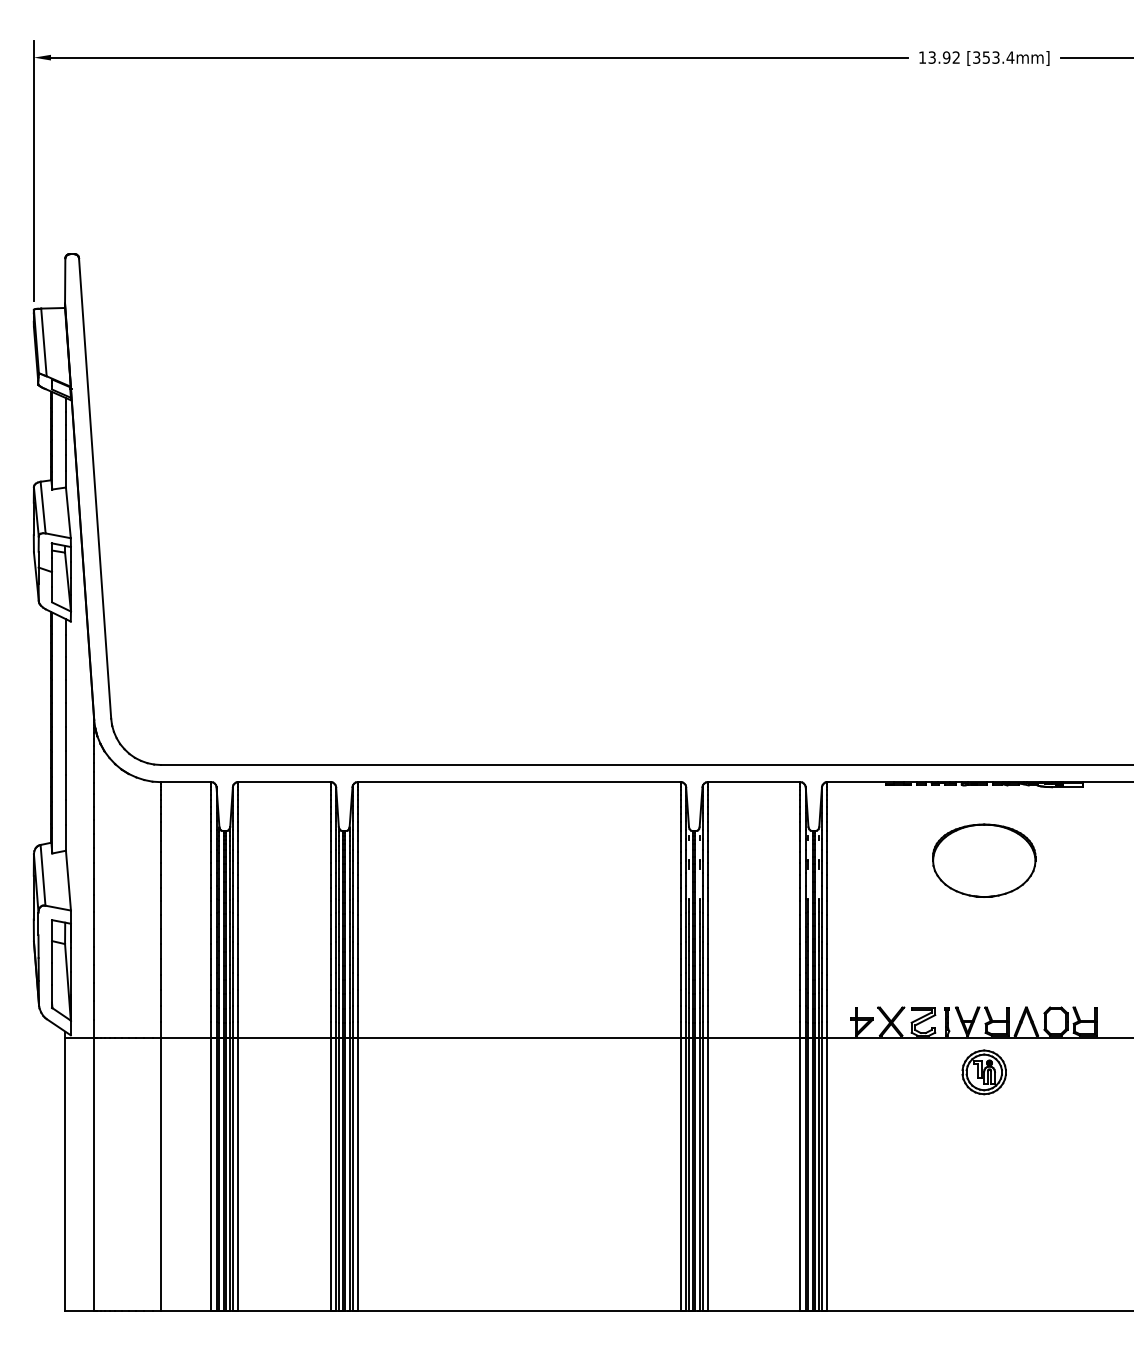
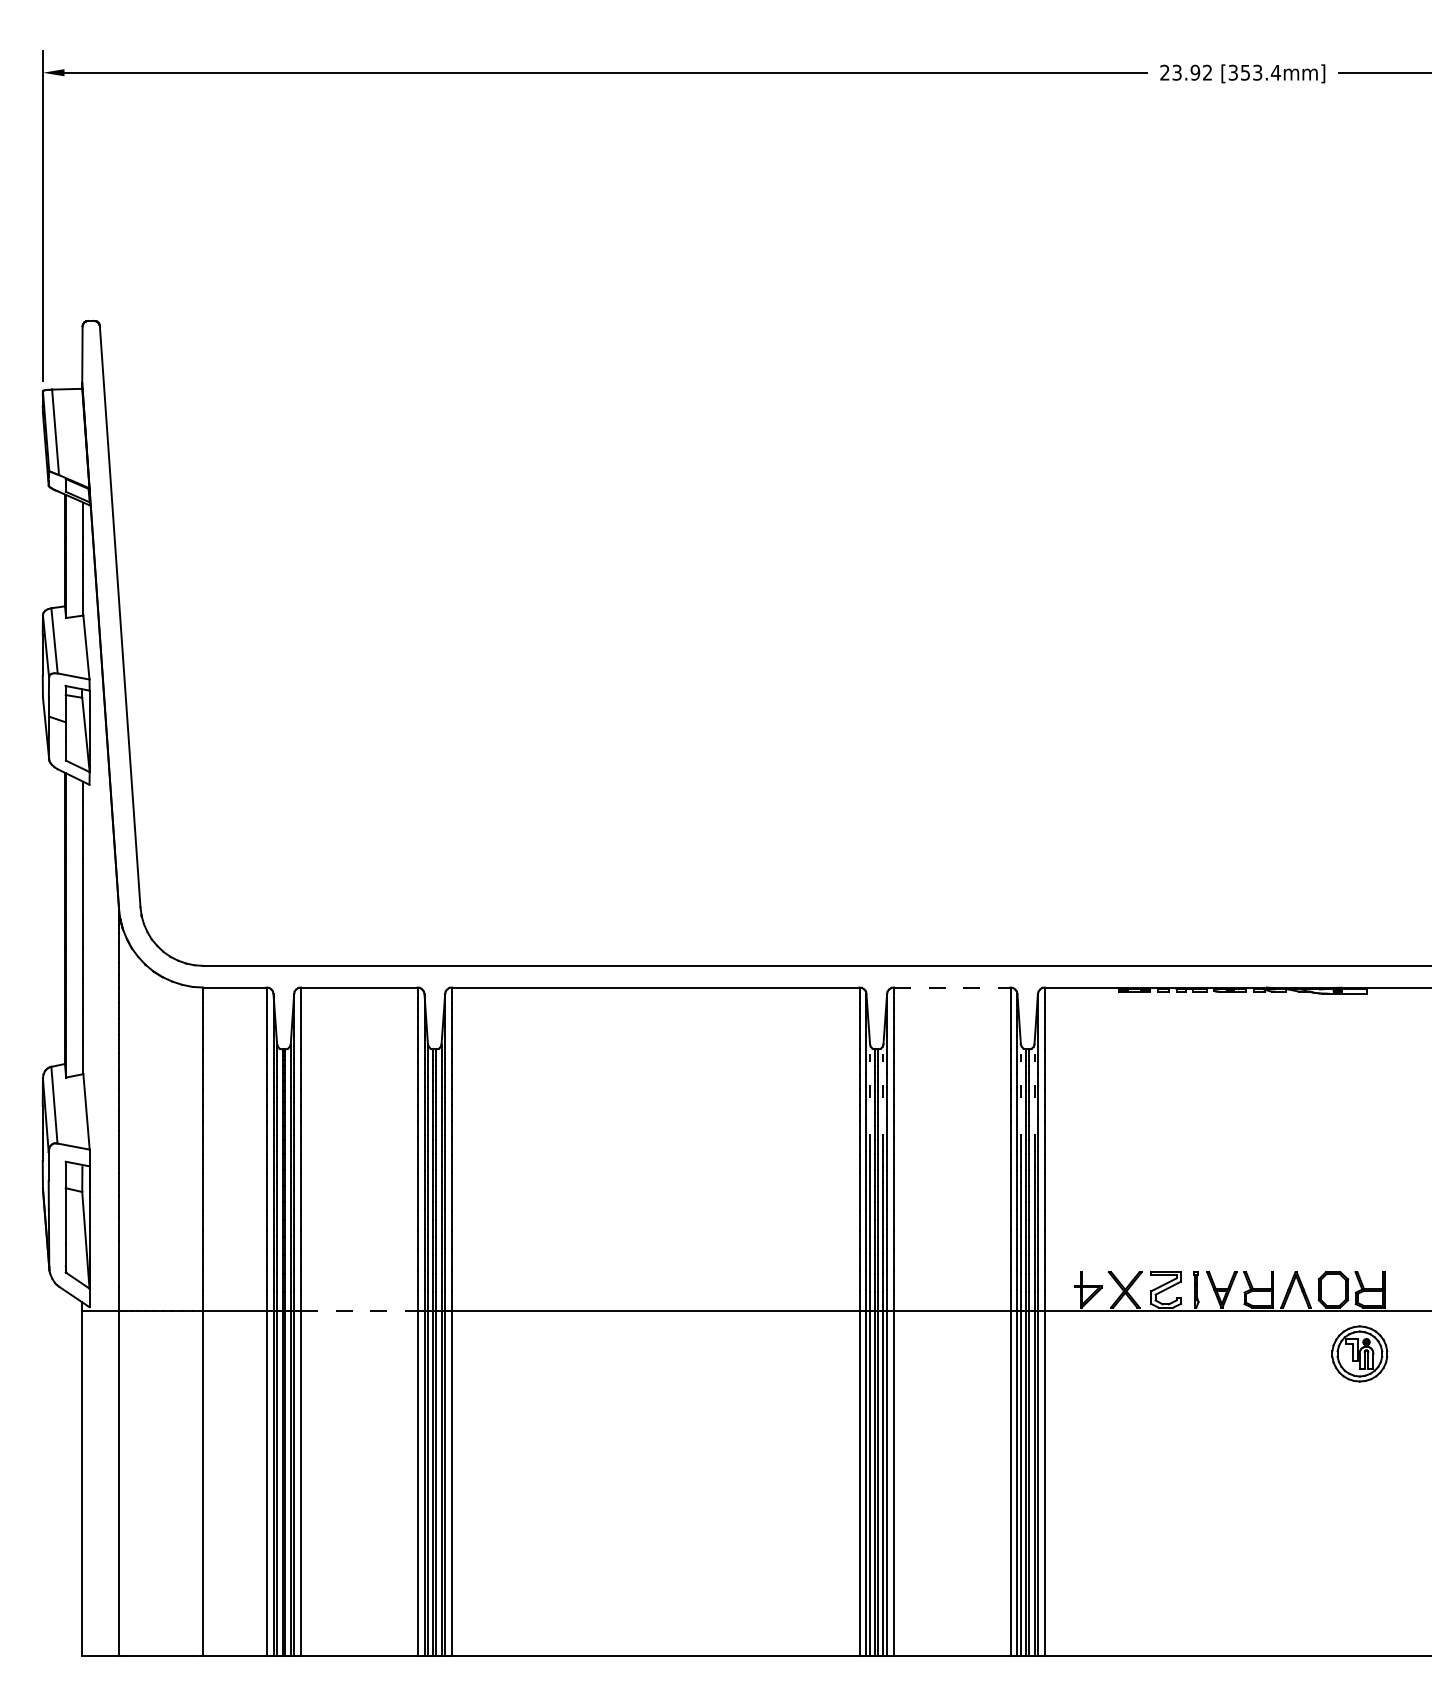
text: (922, 57) -> (1164, 72), 13.92 -> 23.92
line: (754, 782) -> (952, 987), solid -> dashed
part: (983, 860) -> (1242, 1086), removed
line: (284, 1037) -> (359, 1310), solid -> dashed
part: (983, 1072) -> (1359, 1353), moved

